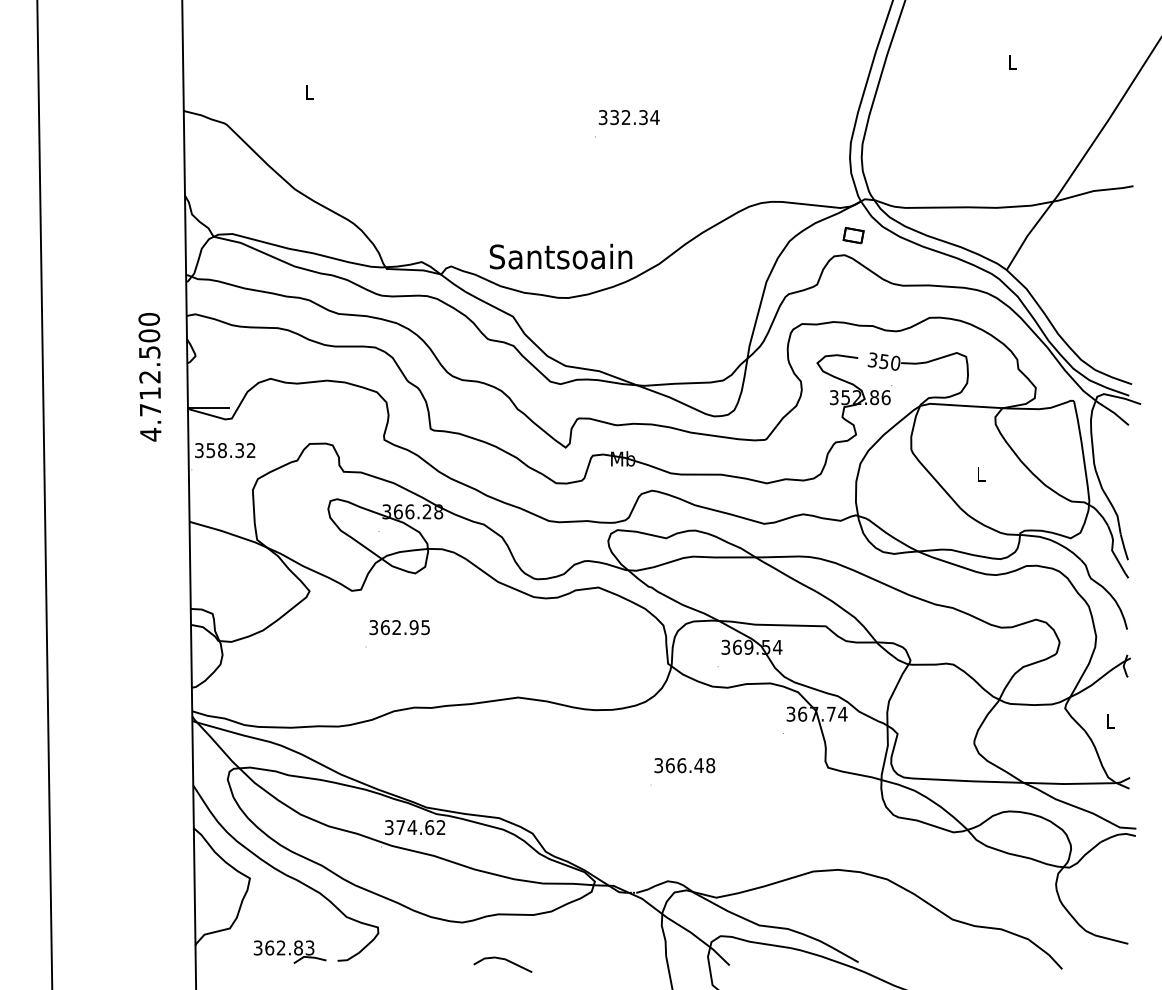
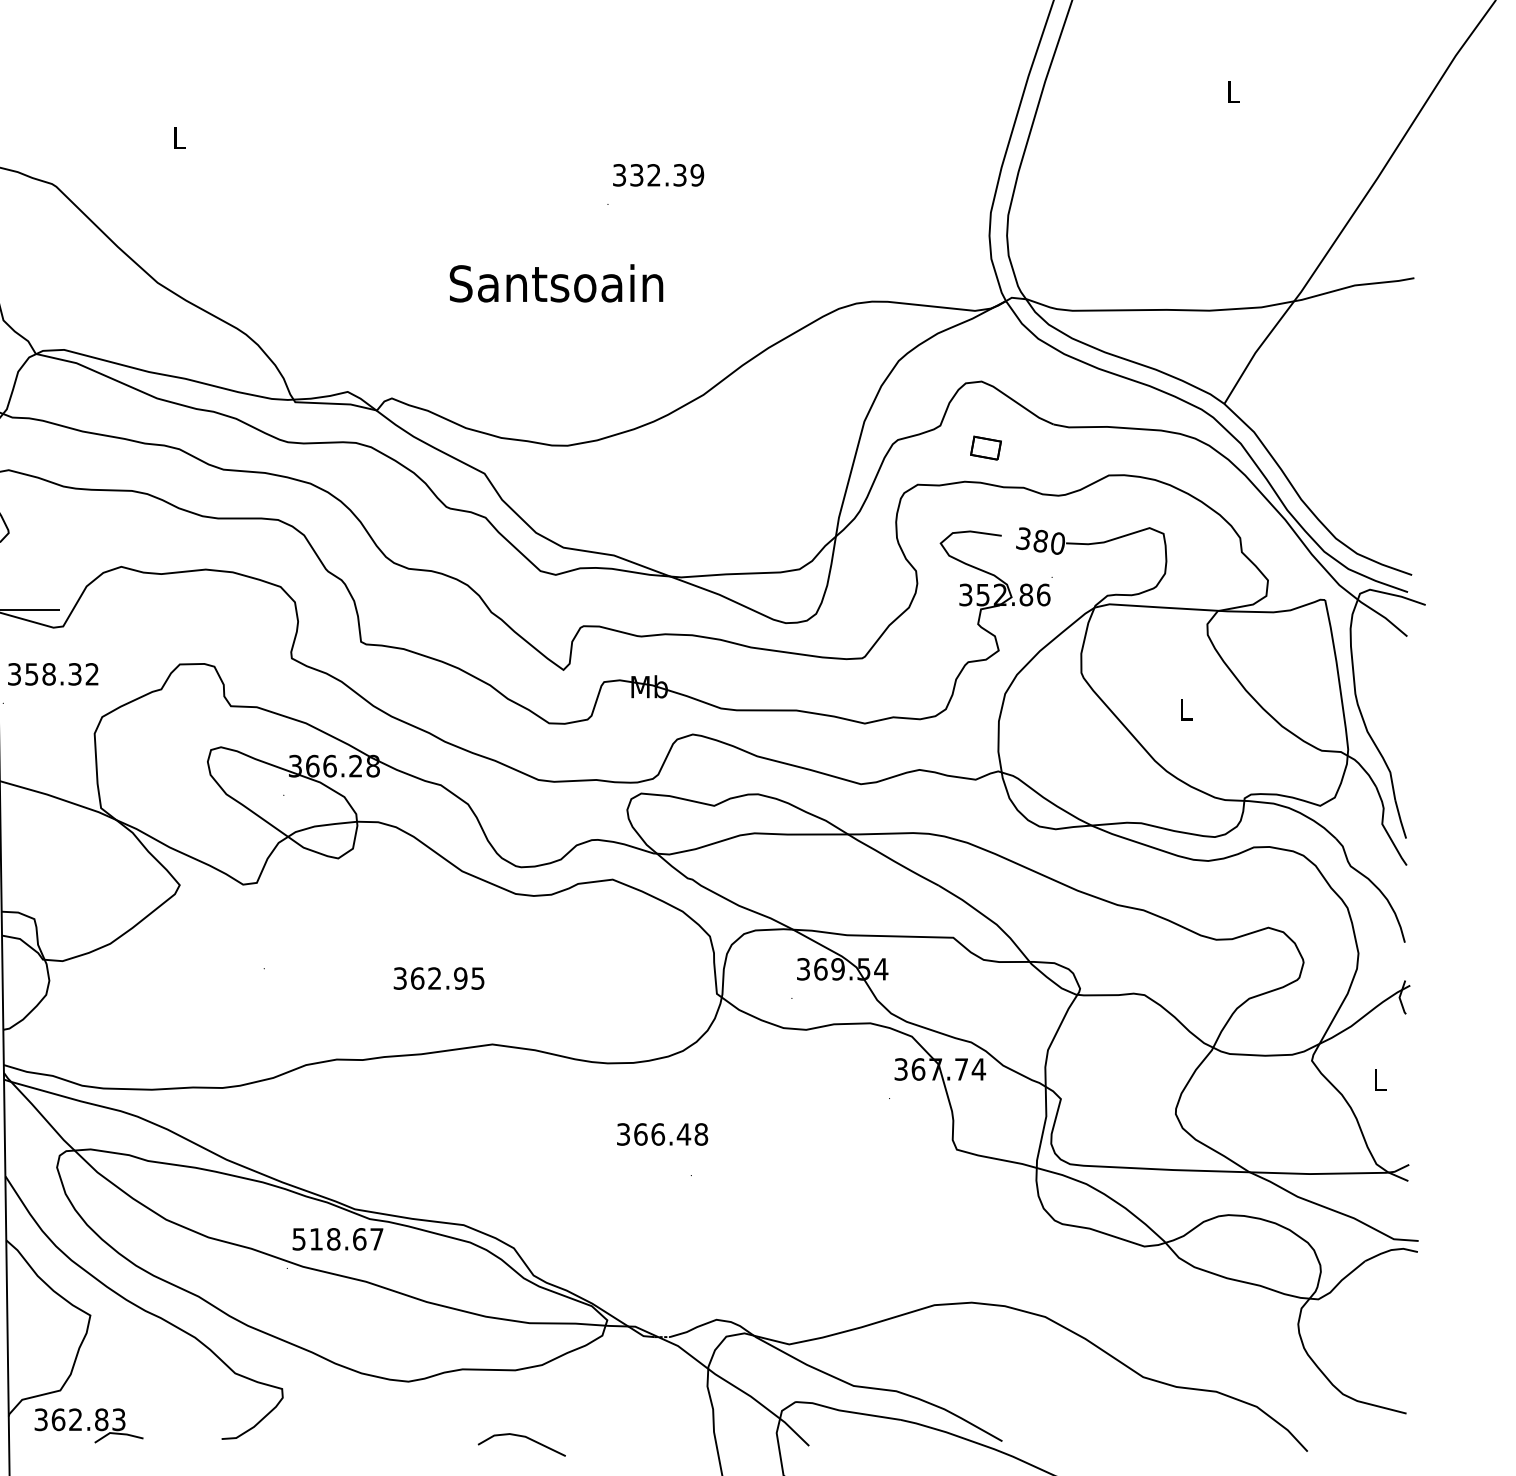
text: (654, 117) -> (696, 175), 332.34 -> 332.39
part: (853, 235) -> (985, 447), moved
text: (560, 256) -> (555, 283), moved
text: (883, 361) -> (1039, 540), 350 -> 380
text: (399, 627) -> (438, 978), moved
text: (684, 765) -> (662, 1134), moved
text: (415, 827) -> (338, 1239), 374.62 -> 518.67
part: (289, 951) -> (88, 1425), moved
line: (504, 960) -> (524, 1438), moved

